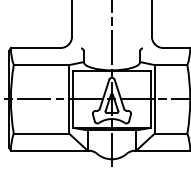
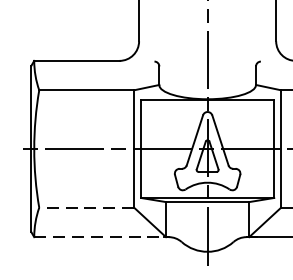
line: (41, 133) -> (86, 207), solid -> dashed
line: (50, 150) -> (102, 236), solid -> dashed

